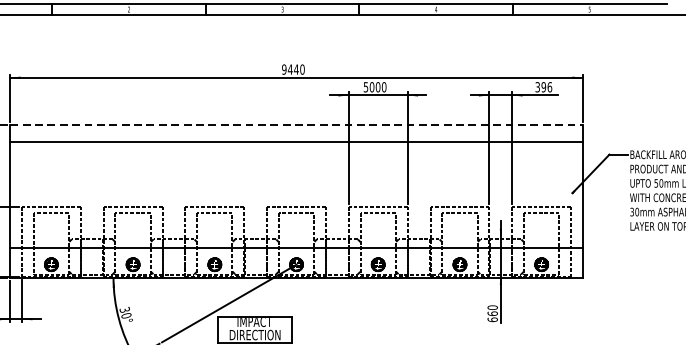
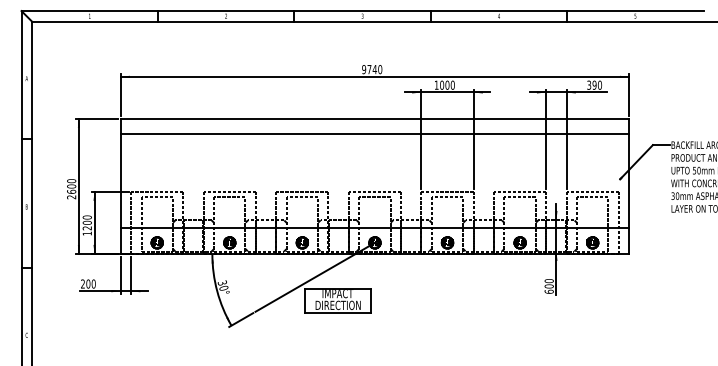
text: (290, 69) -> (369, 69), 9440 -> 9740
text: (365, 86) -> (436, 84), 5000 -> 1000
text: (550, 86) -> (600, 84), 396 -> 390
line: (297, 124) -> (375, 118), dashed -> solid
text: (491, 313) -> (548, 286), 660 -> 600

